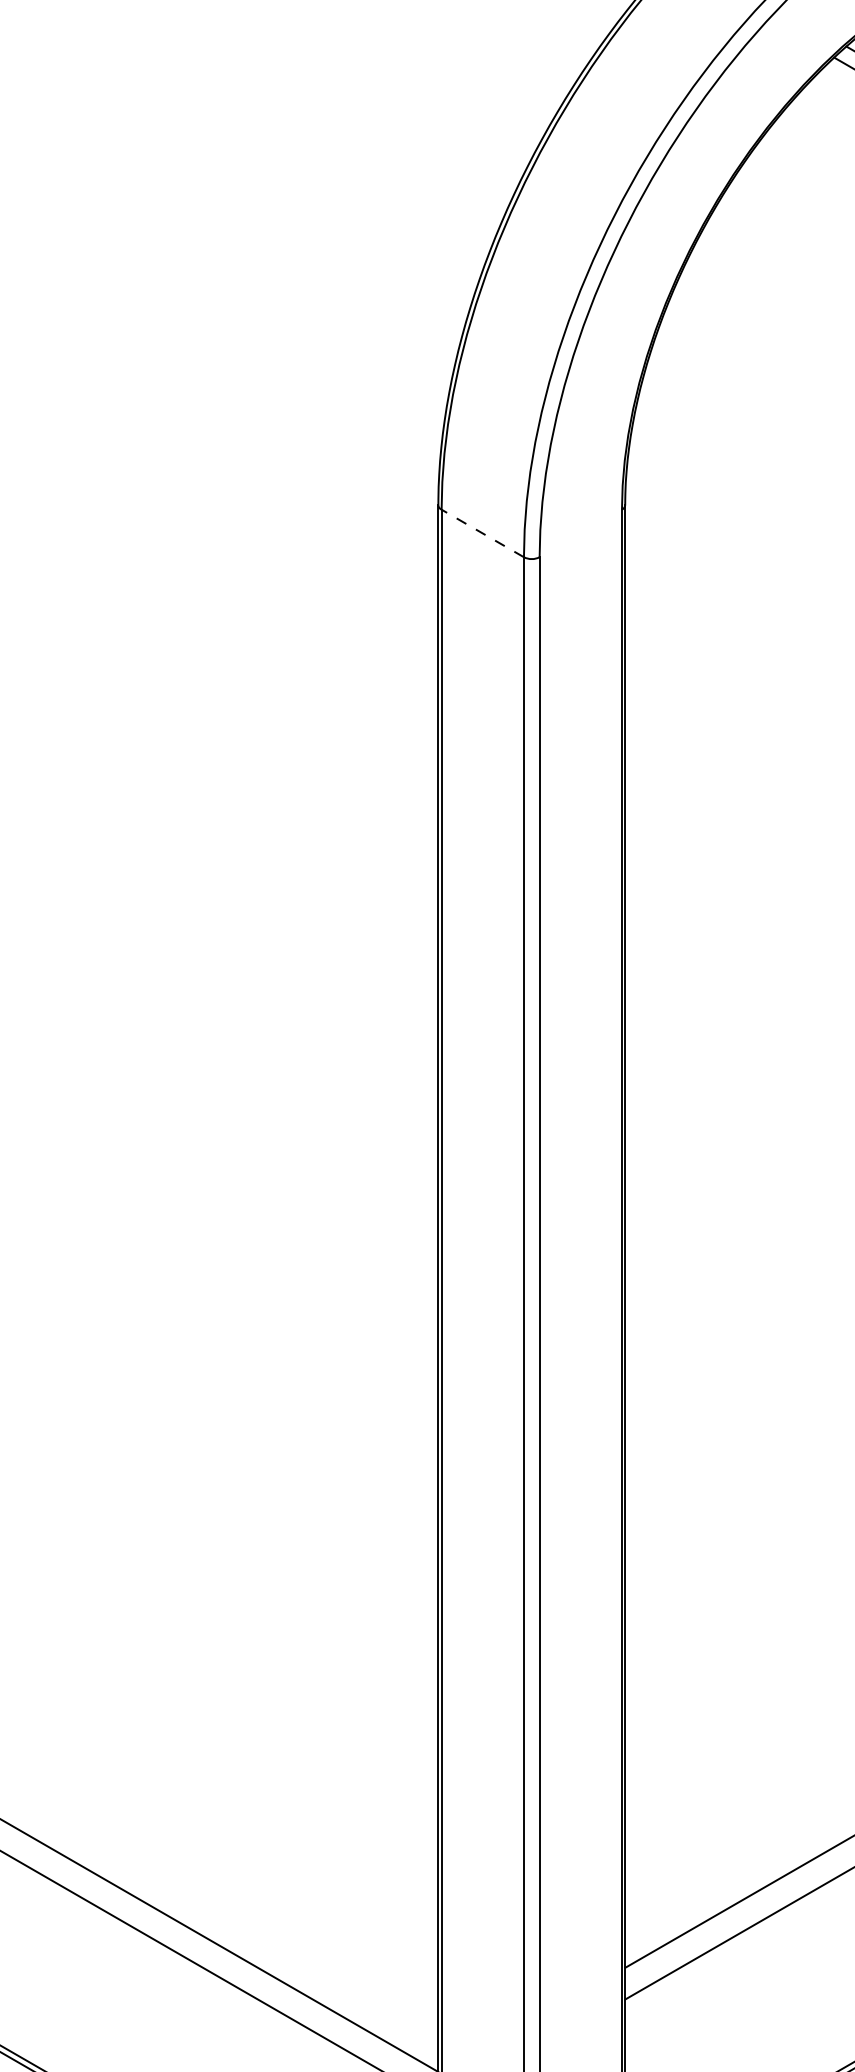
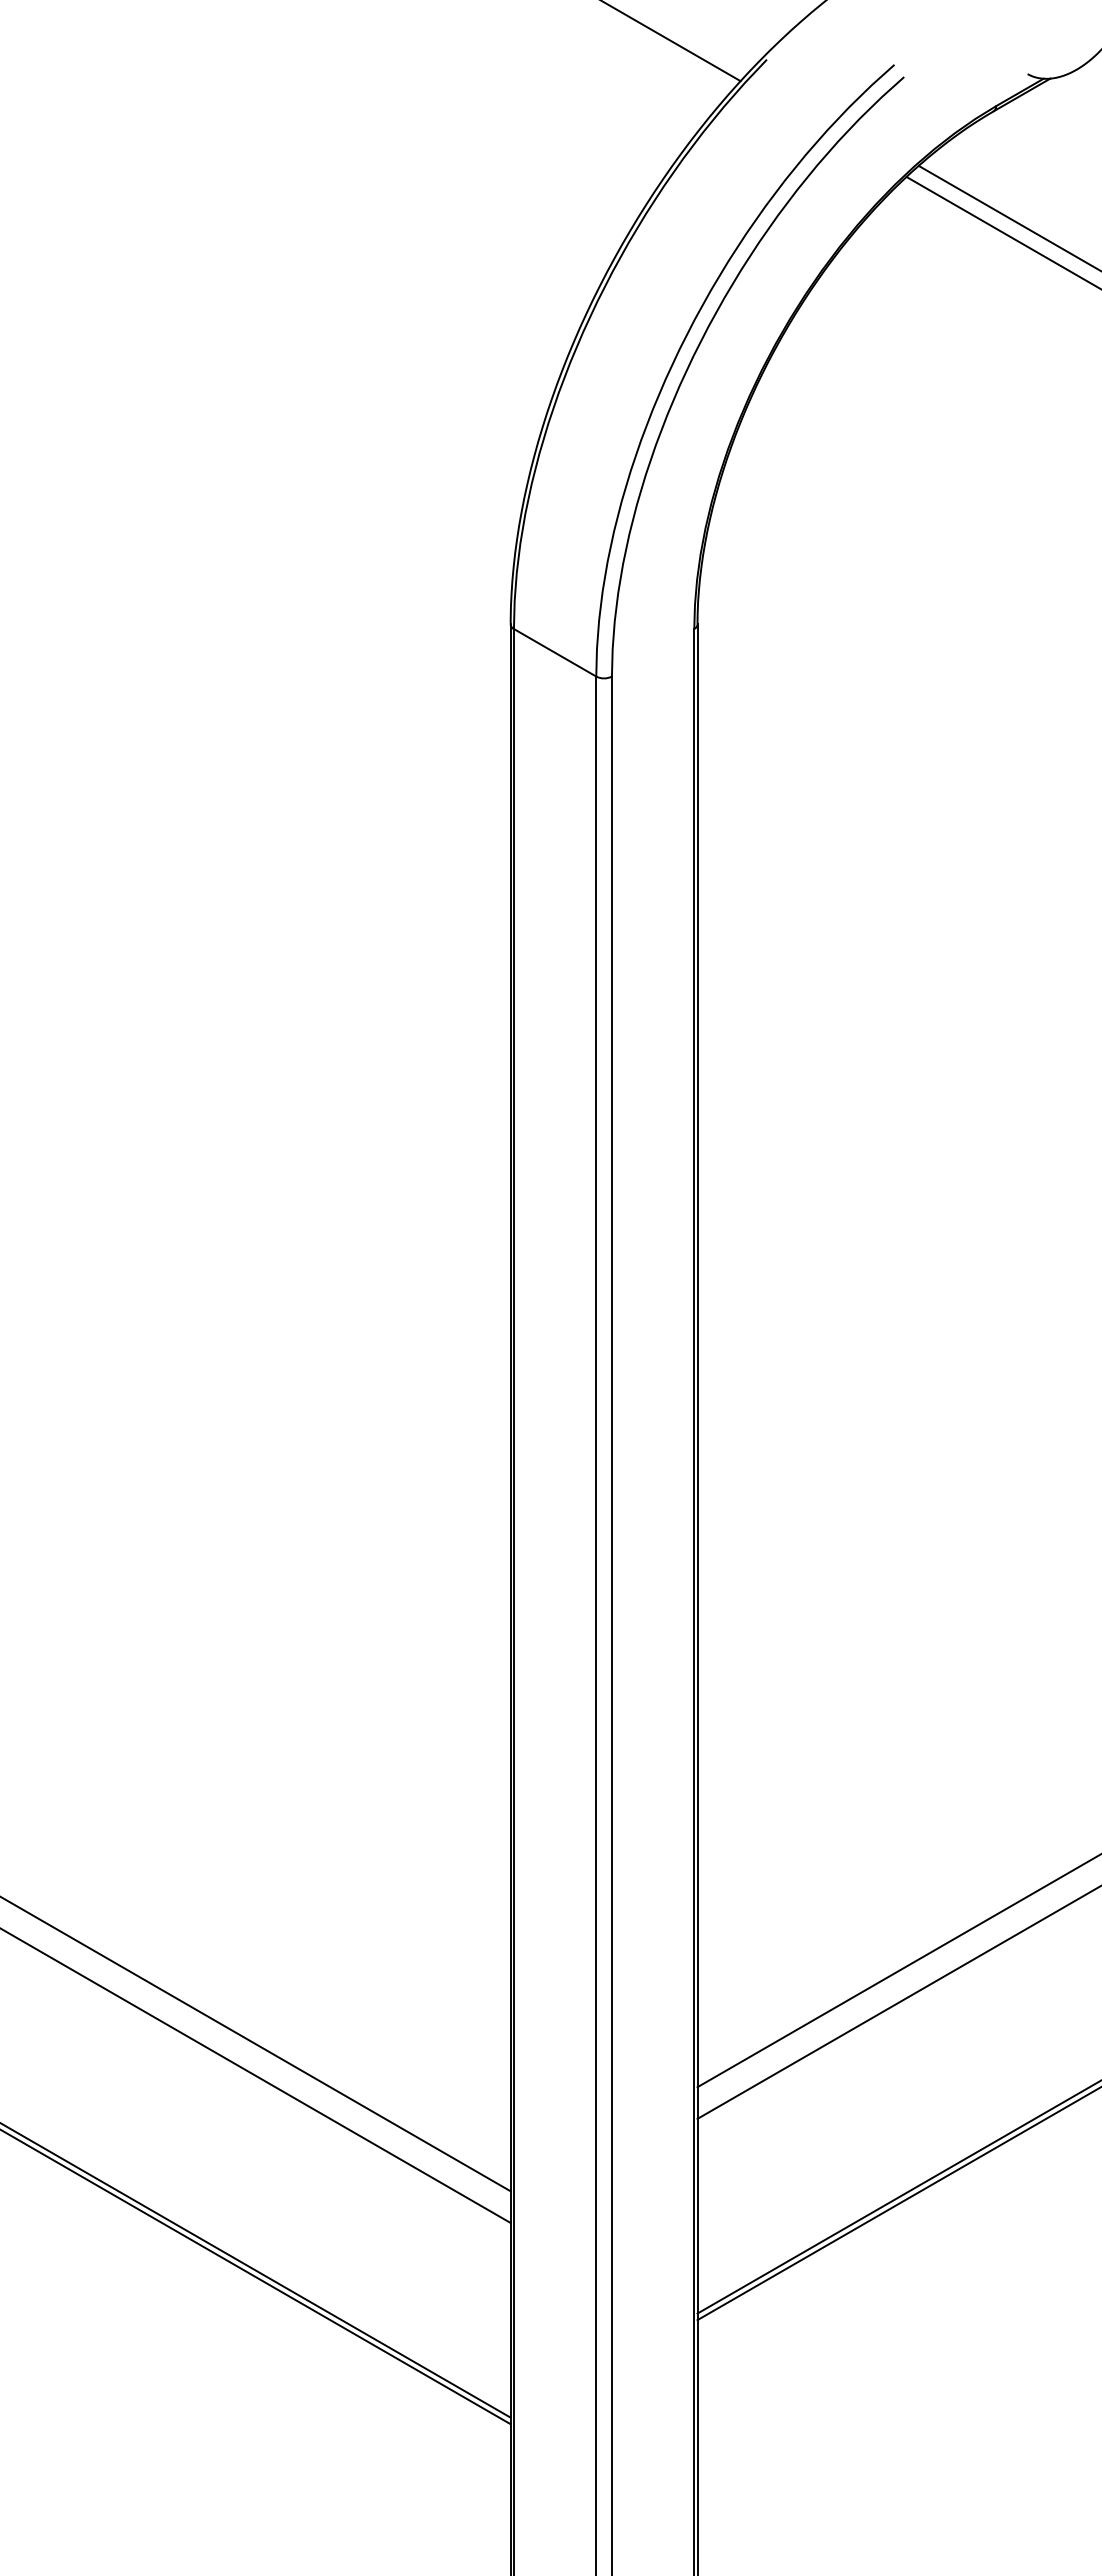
line: (483, 533) -> (555, 652), dashed -> solid

